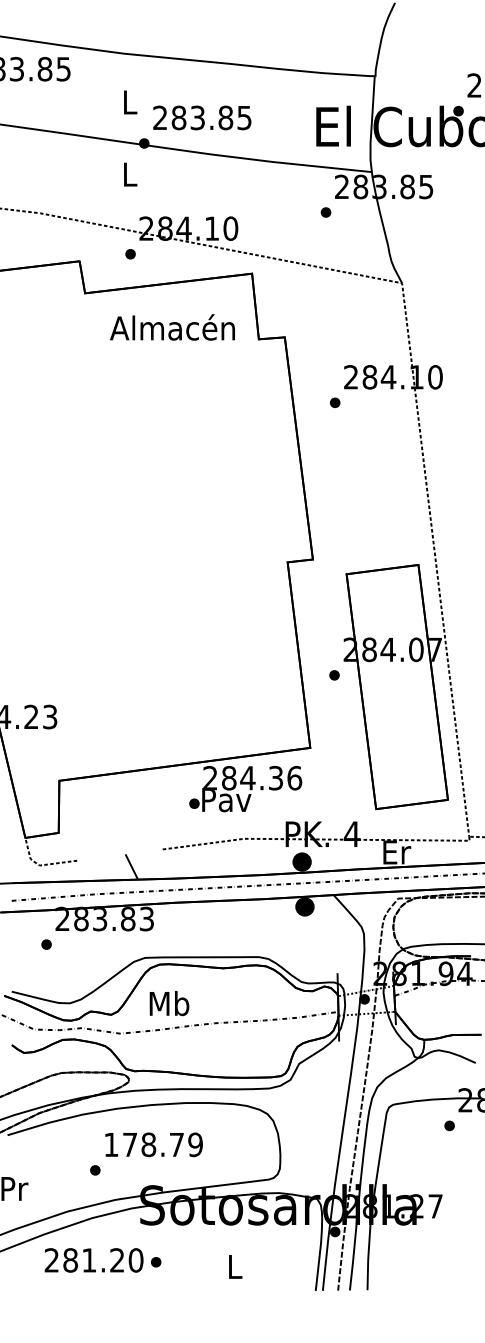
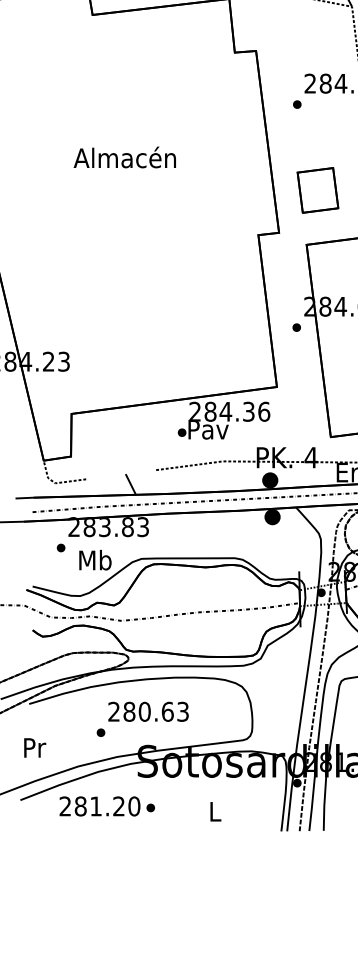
text: (172, 327) -> (124, 157), moved
part: (360, 507) -> (318, 190), added
text: (169, 1003) -> (95, 560), moved
text: (153, 1144) -> (148, 711), 178.79 -> 280.63

